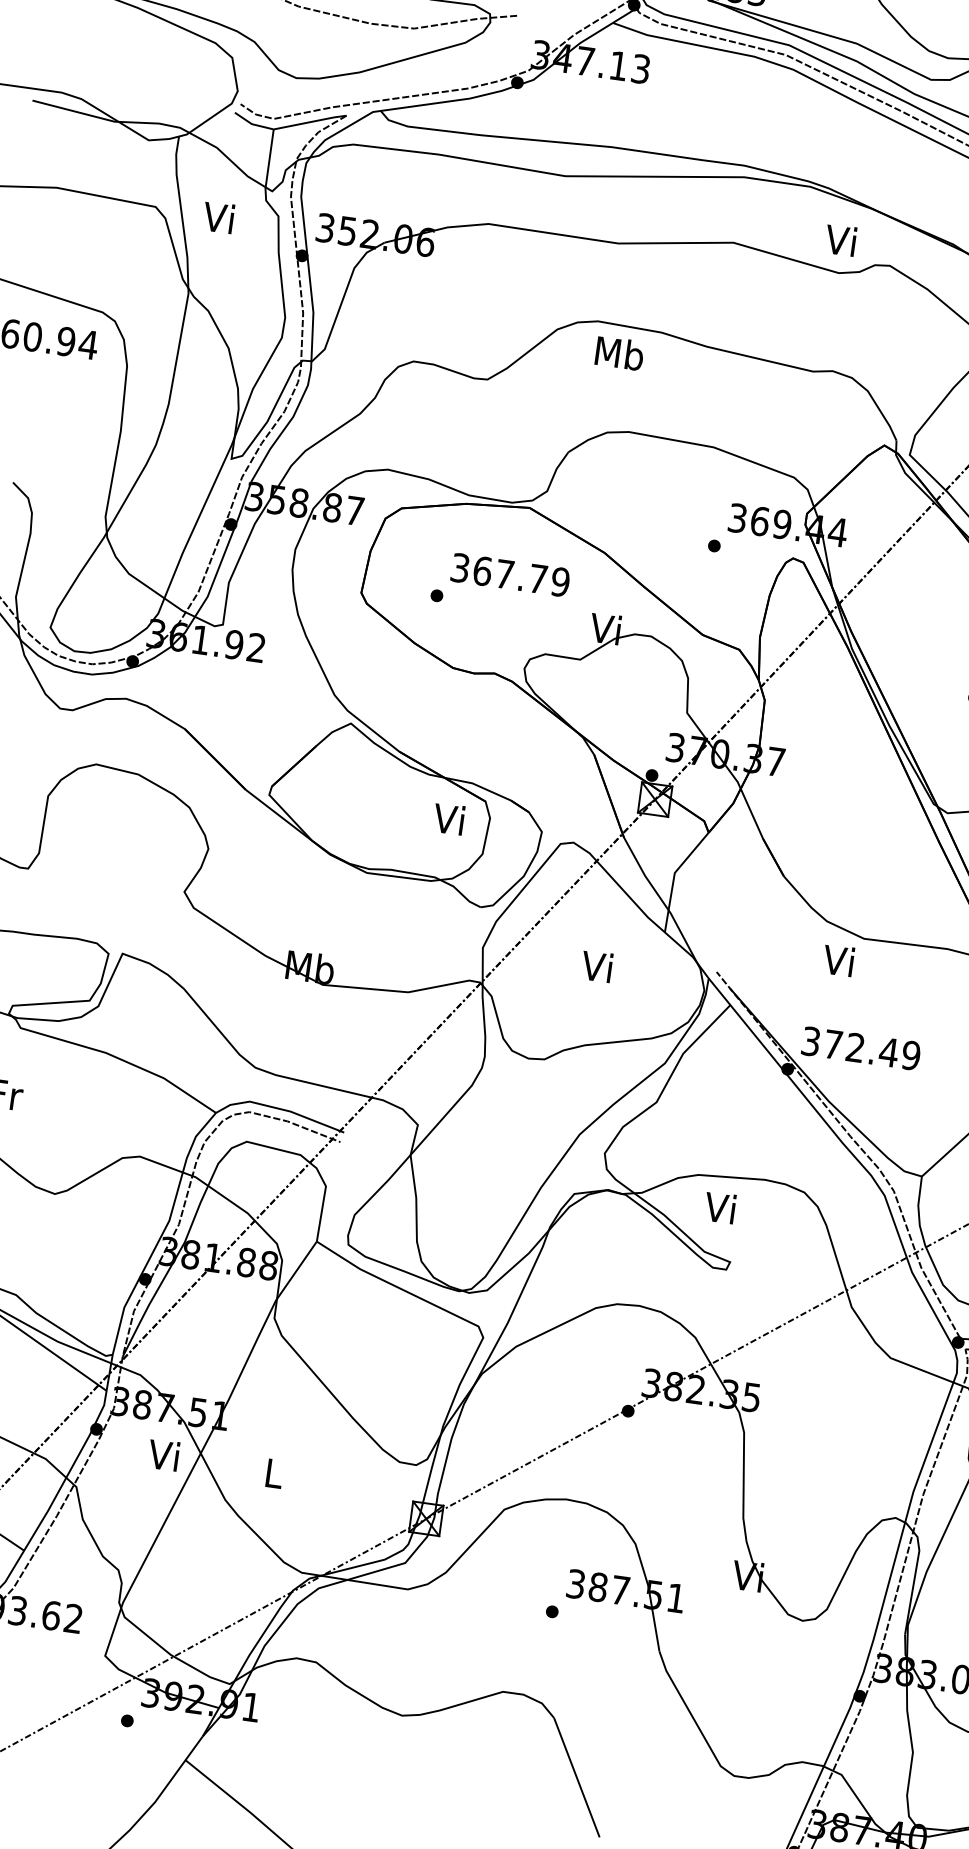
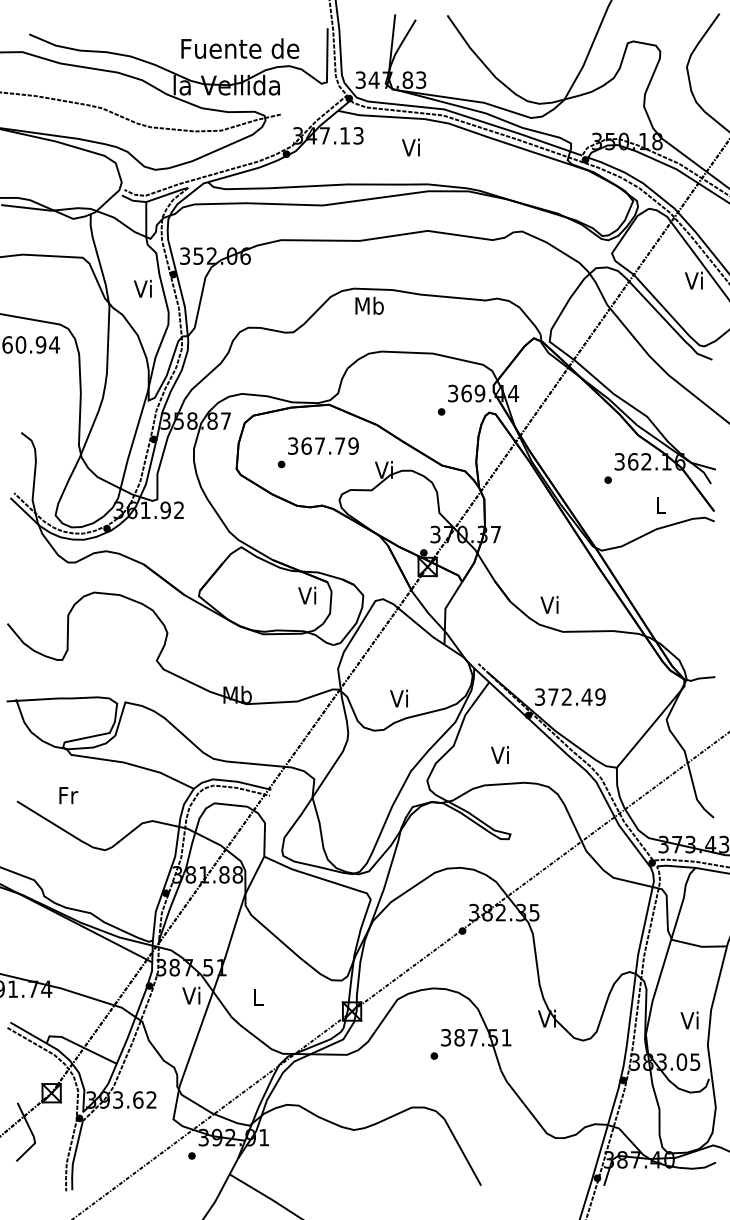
text: (217, 216) -> (142, 288), moved
text: (839, 240) -> (410, 147), moved
text: (838, 959) -> (549, 604), moved
text: (595, 966) -> (398, 698), moved
text: (719, 1206) -> (499, 754), moved

